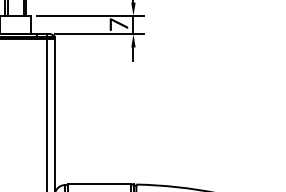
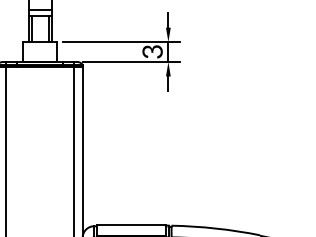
text: (118, 24) -> (152, 51), 7 -> 3

